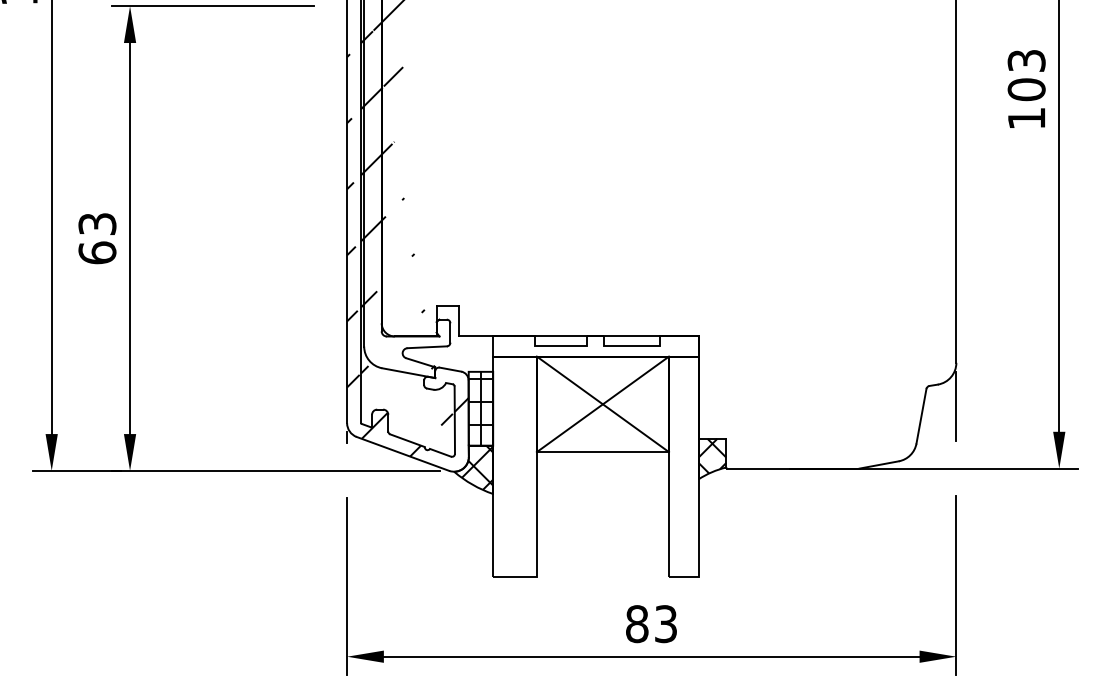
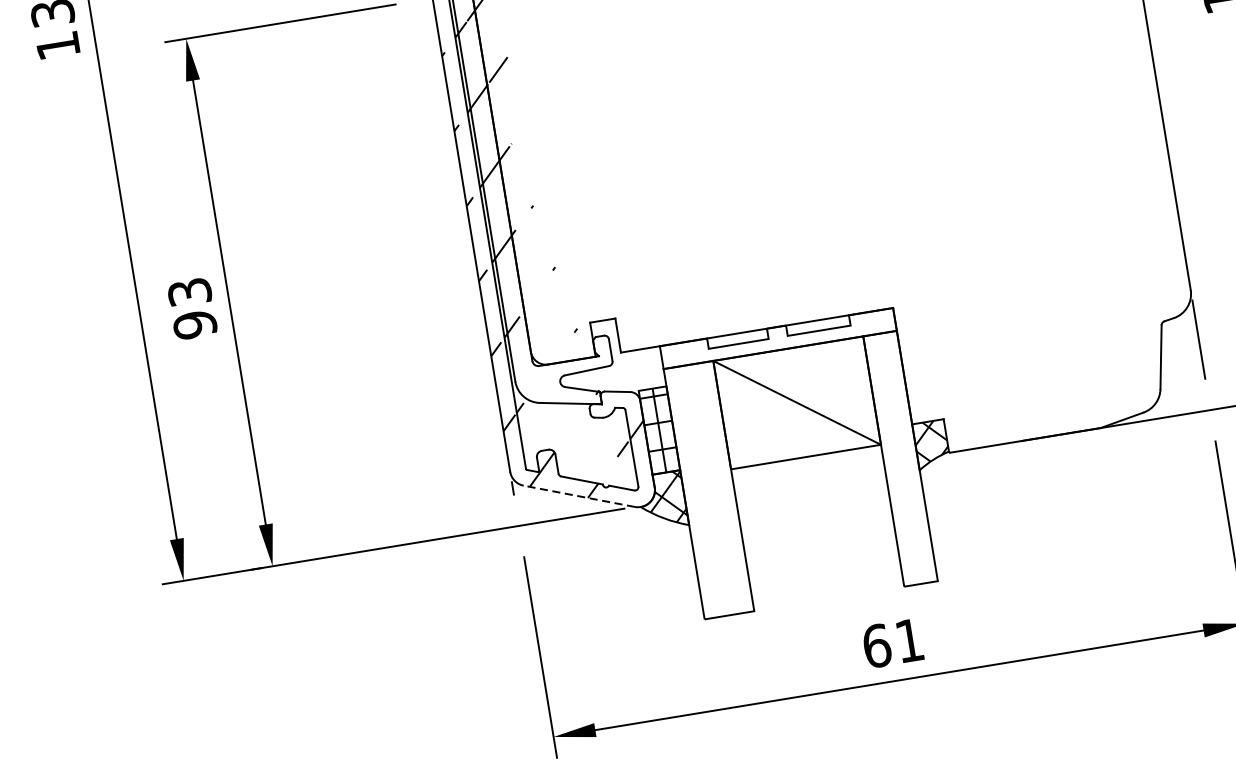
text: (97, 252) -> (195, 324), 63 -> 93
line: (602, 404) -> (796, 403), removed
line: (402, 453) -> (578, 495), solid -> dashed
text: (651, 624) -> (893, 643), 83 -> 61

